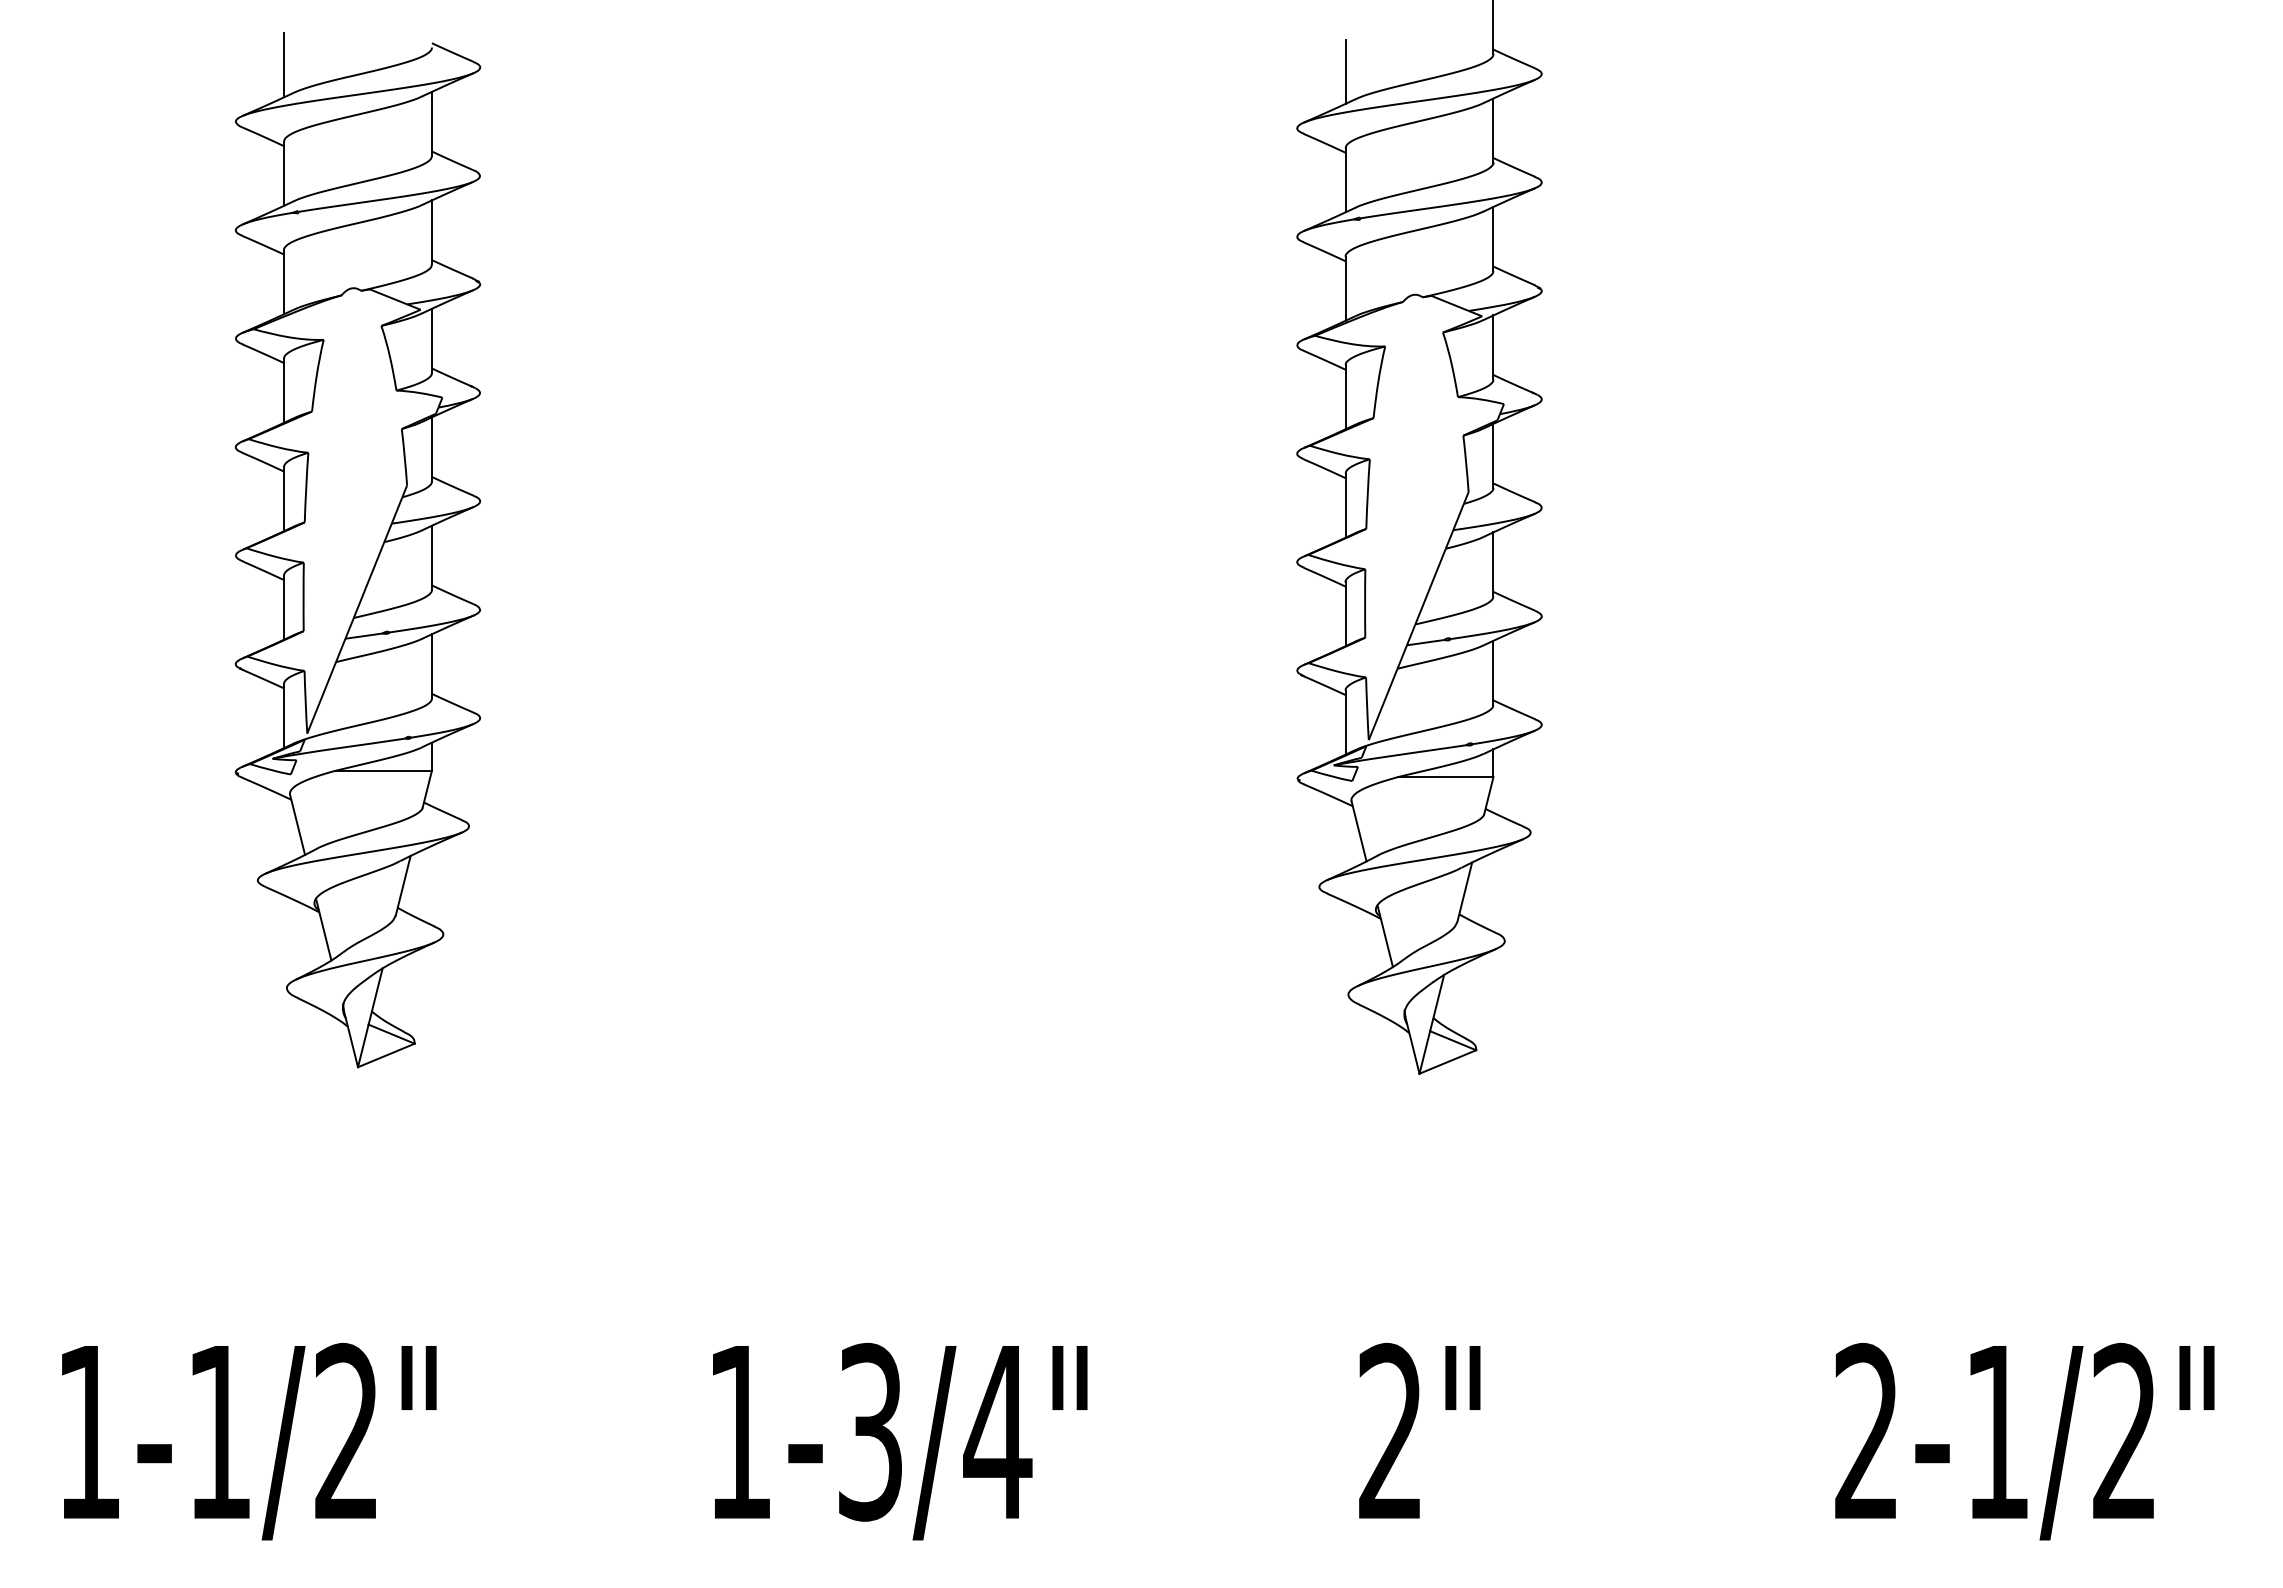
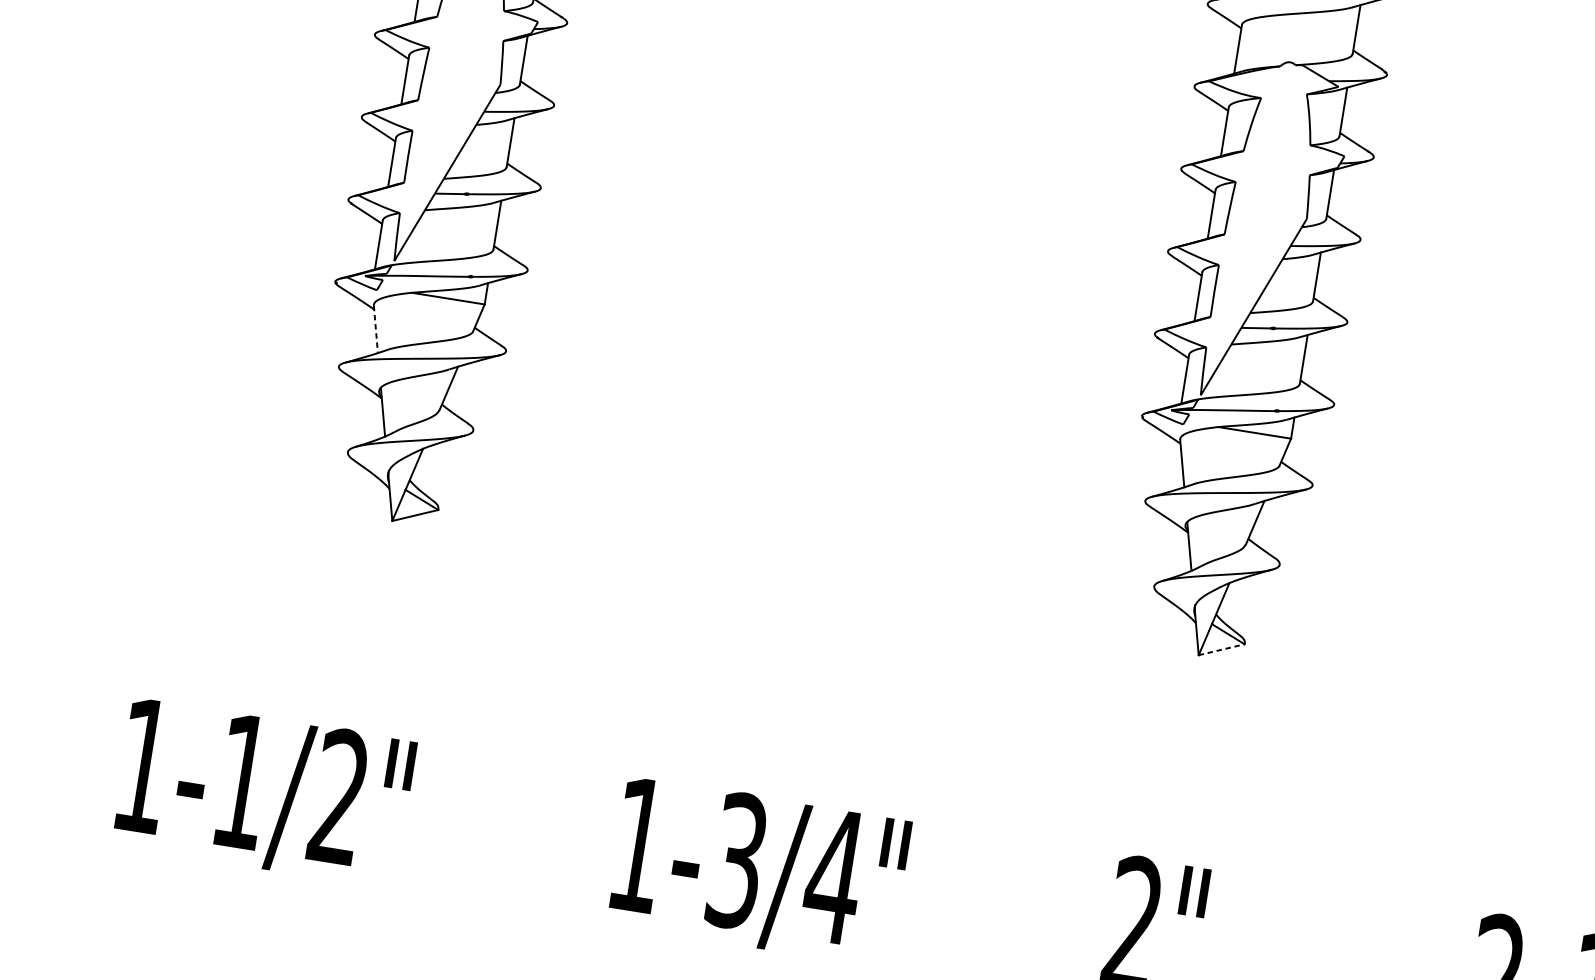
line: (297, 825) -> (375, 329), solid -> dashed
line: (1447, 1062) -> (1221, 650), solid -> dashed

